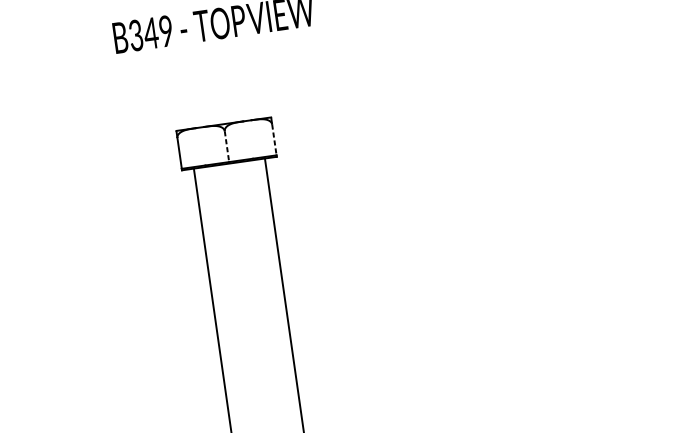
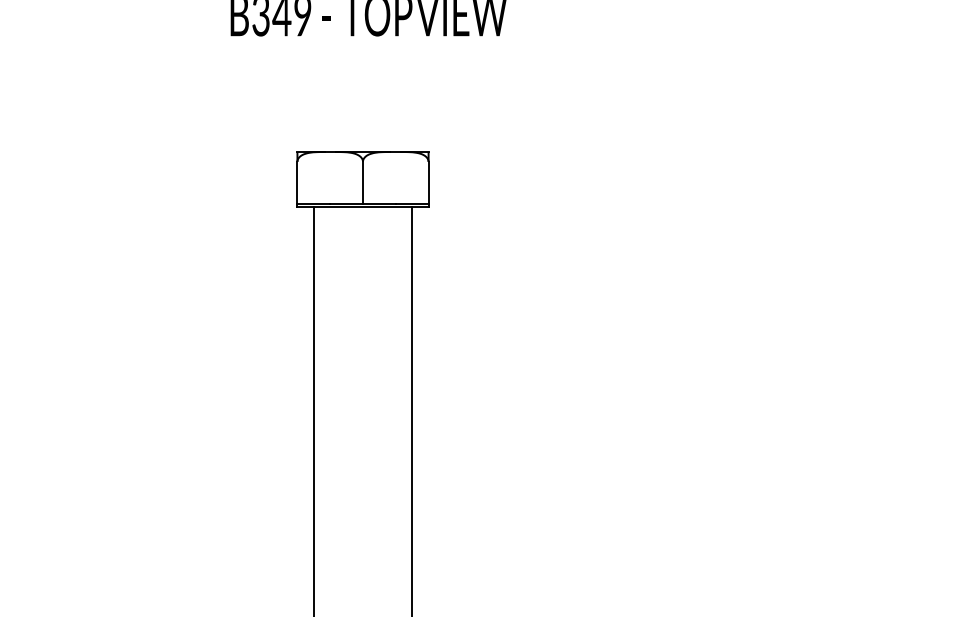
line: (274, 140) -> (428, 183), dashed -> solid
line: (226, 146) -> (362, 183), dashed -> solid

